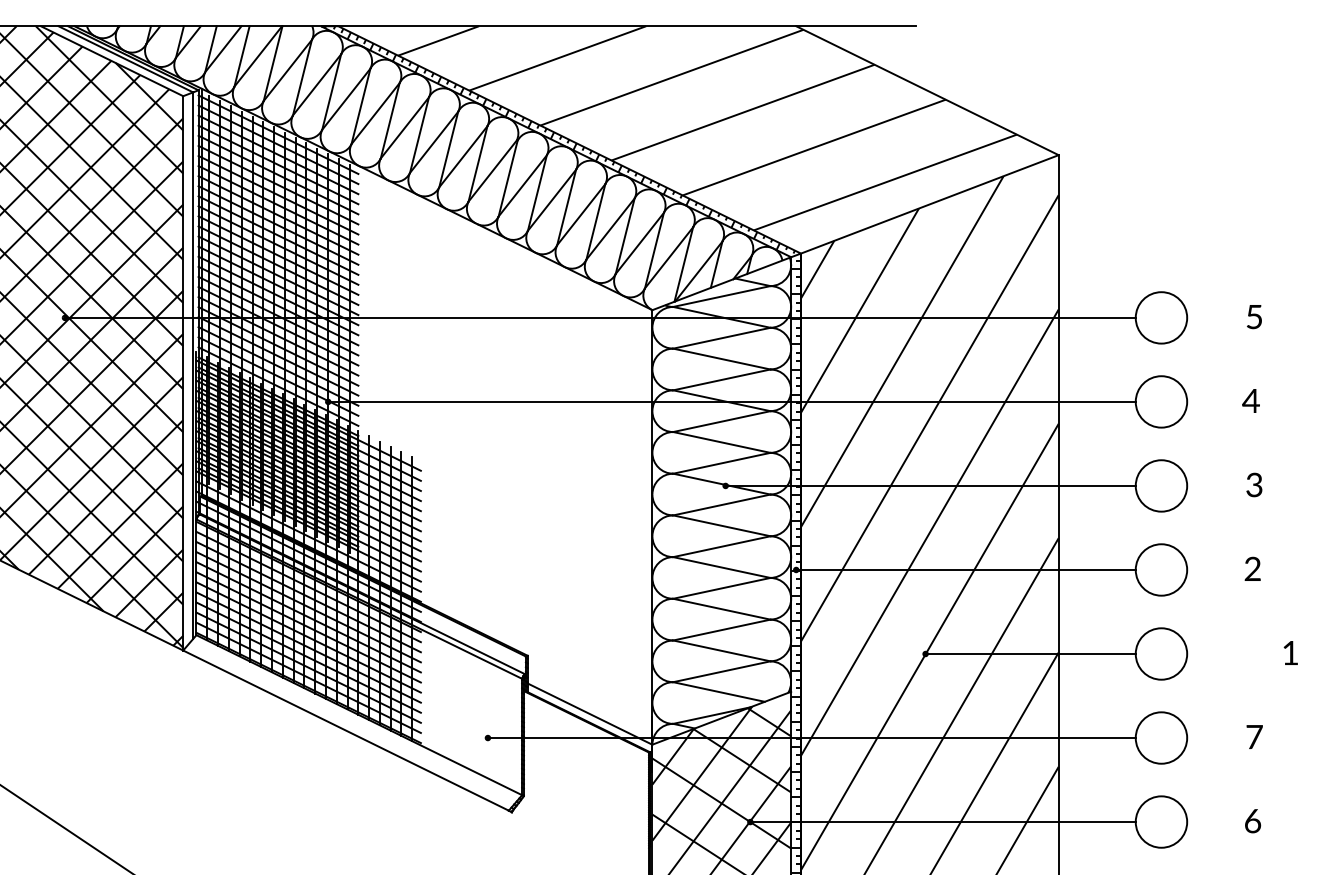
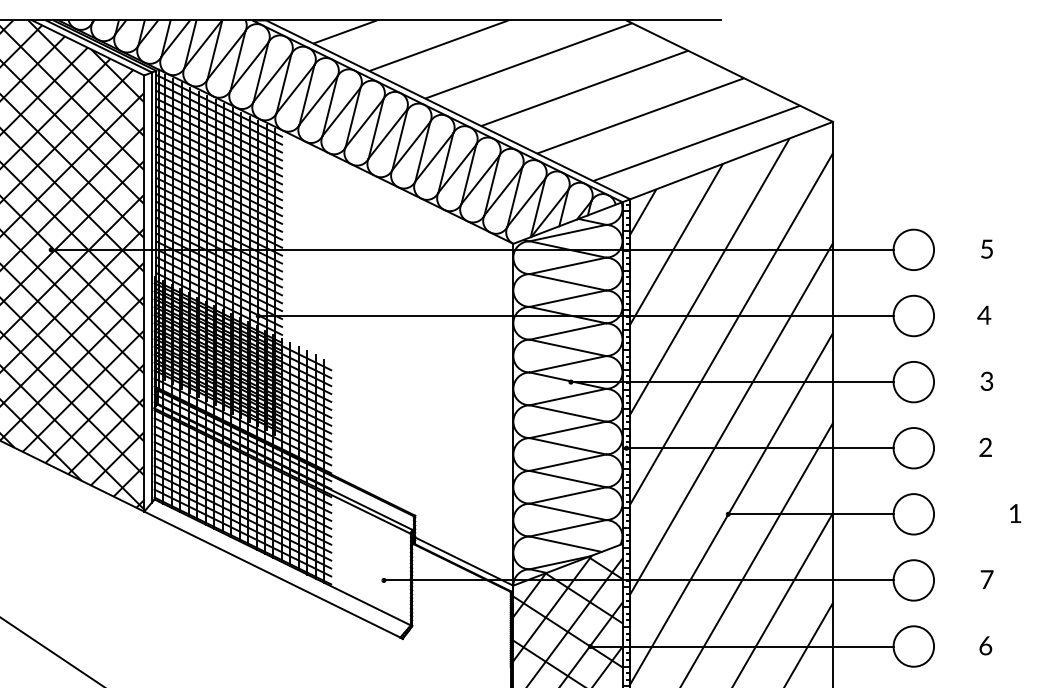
hatch: (559, 139) -> (440, 109), removed

